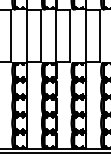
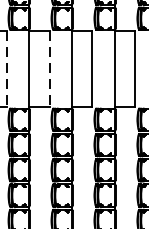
line: (10, 36) -> (5, 69), solid -> dashed
line: (40, 36) -> (49, 69), solid -> dashed

